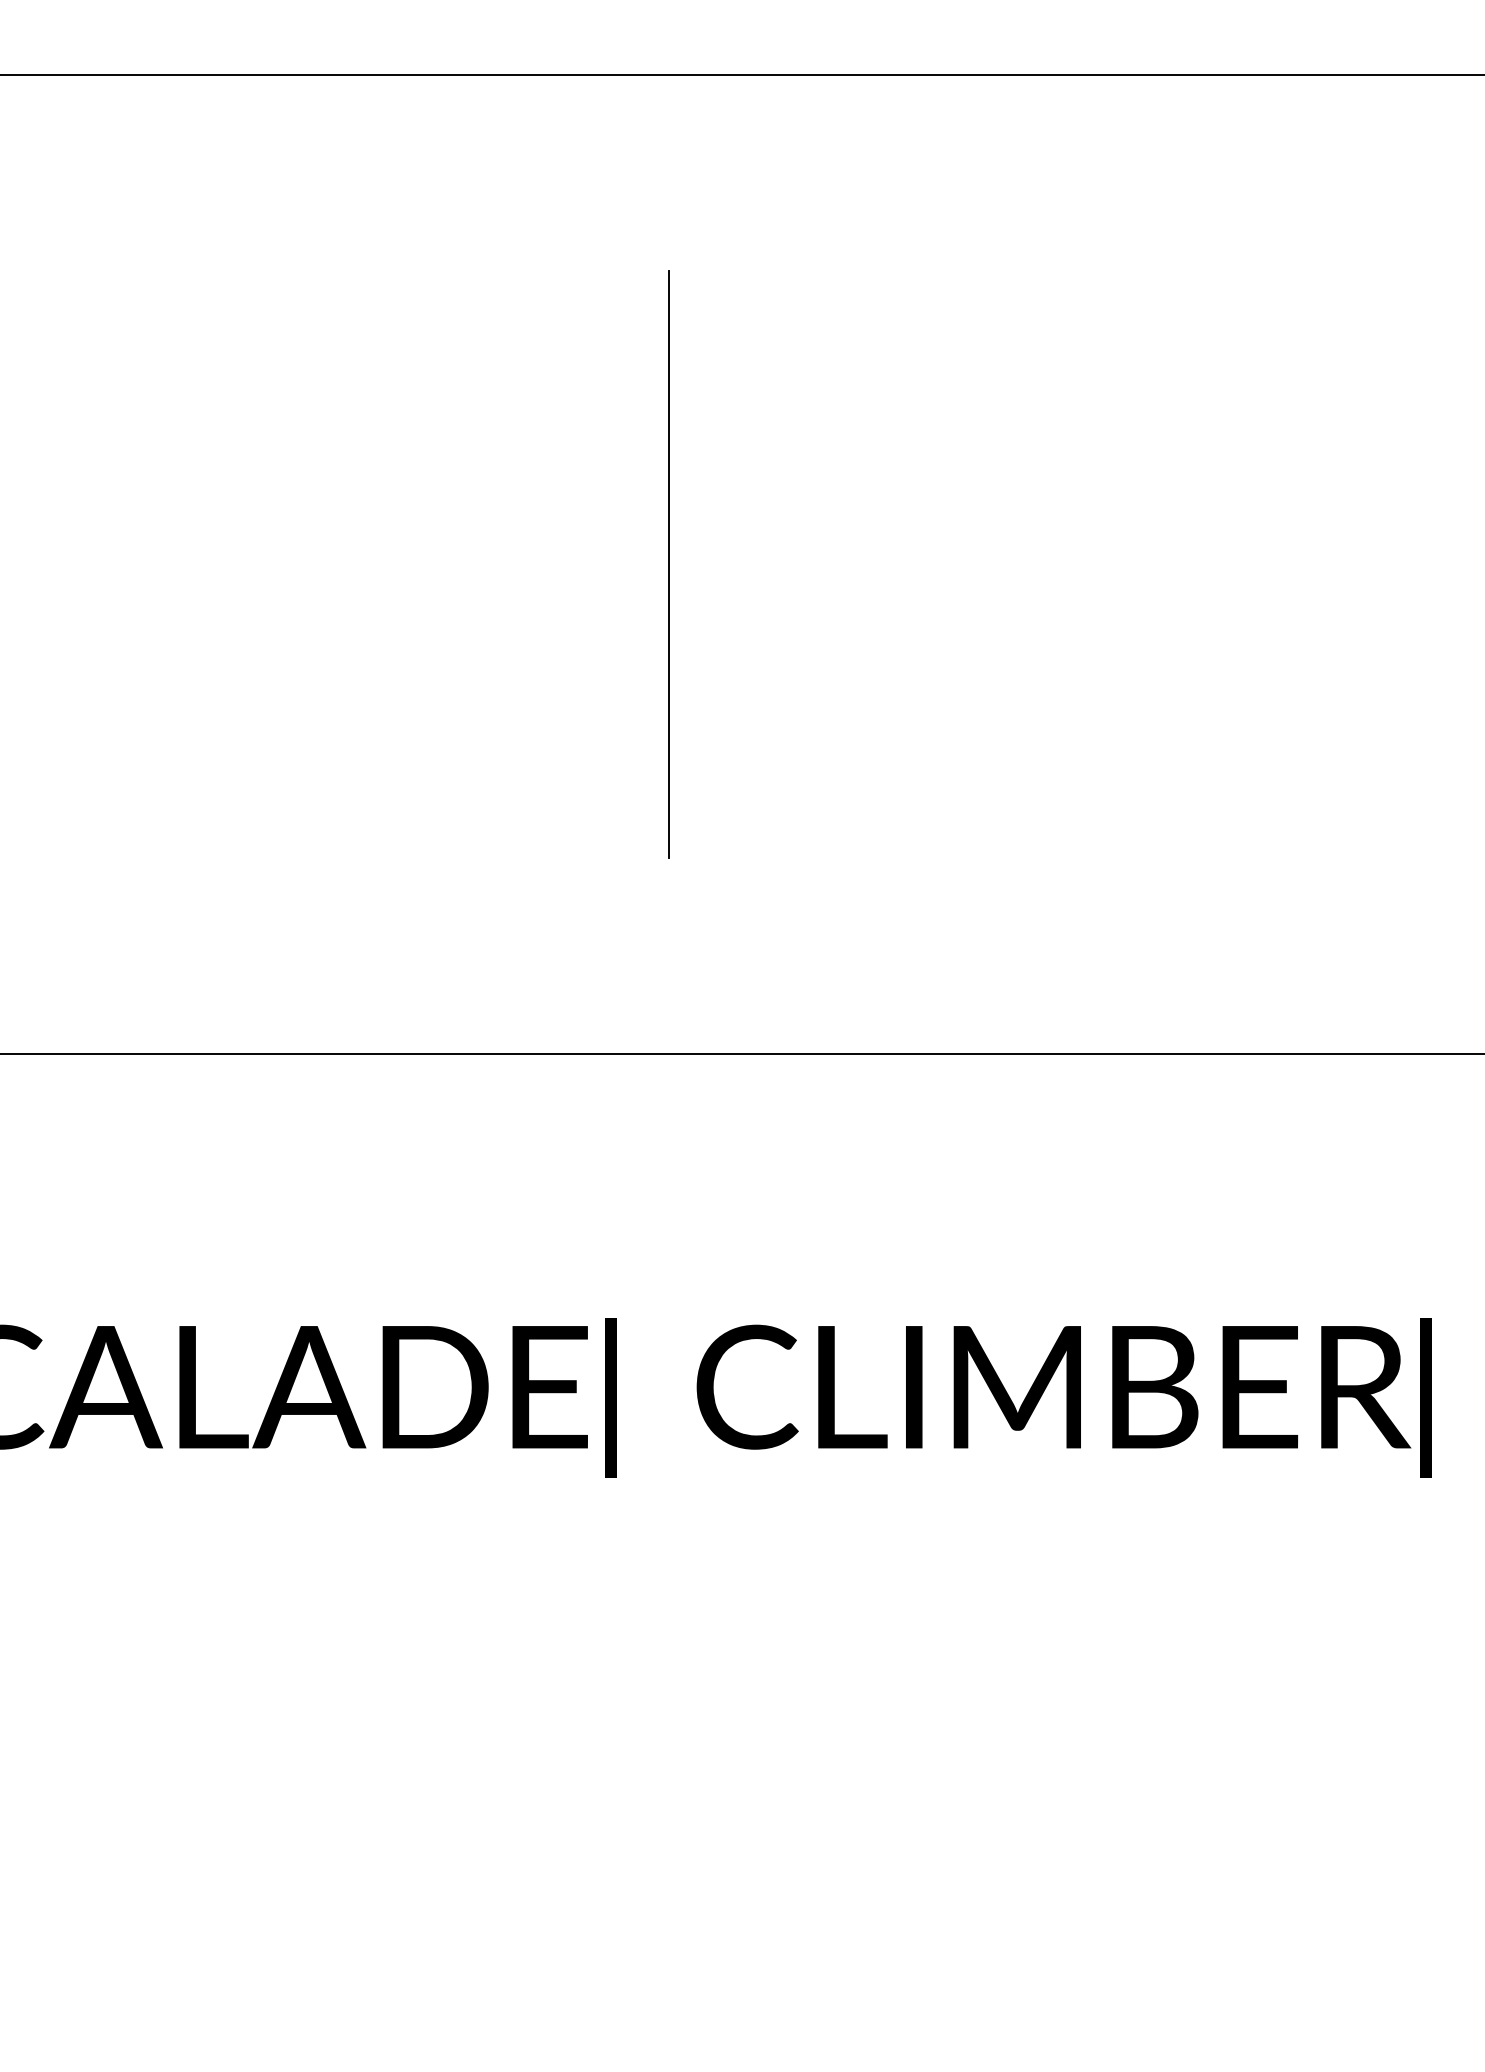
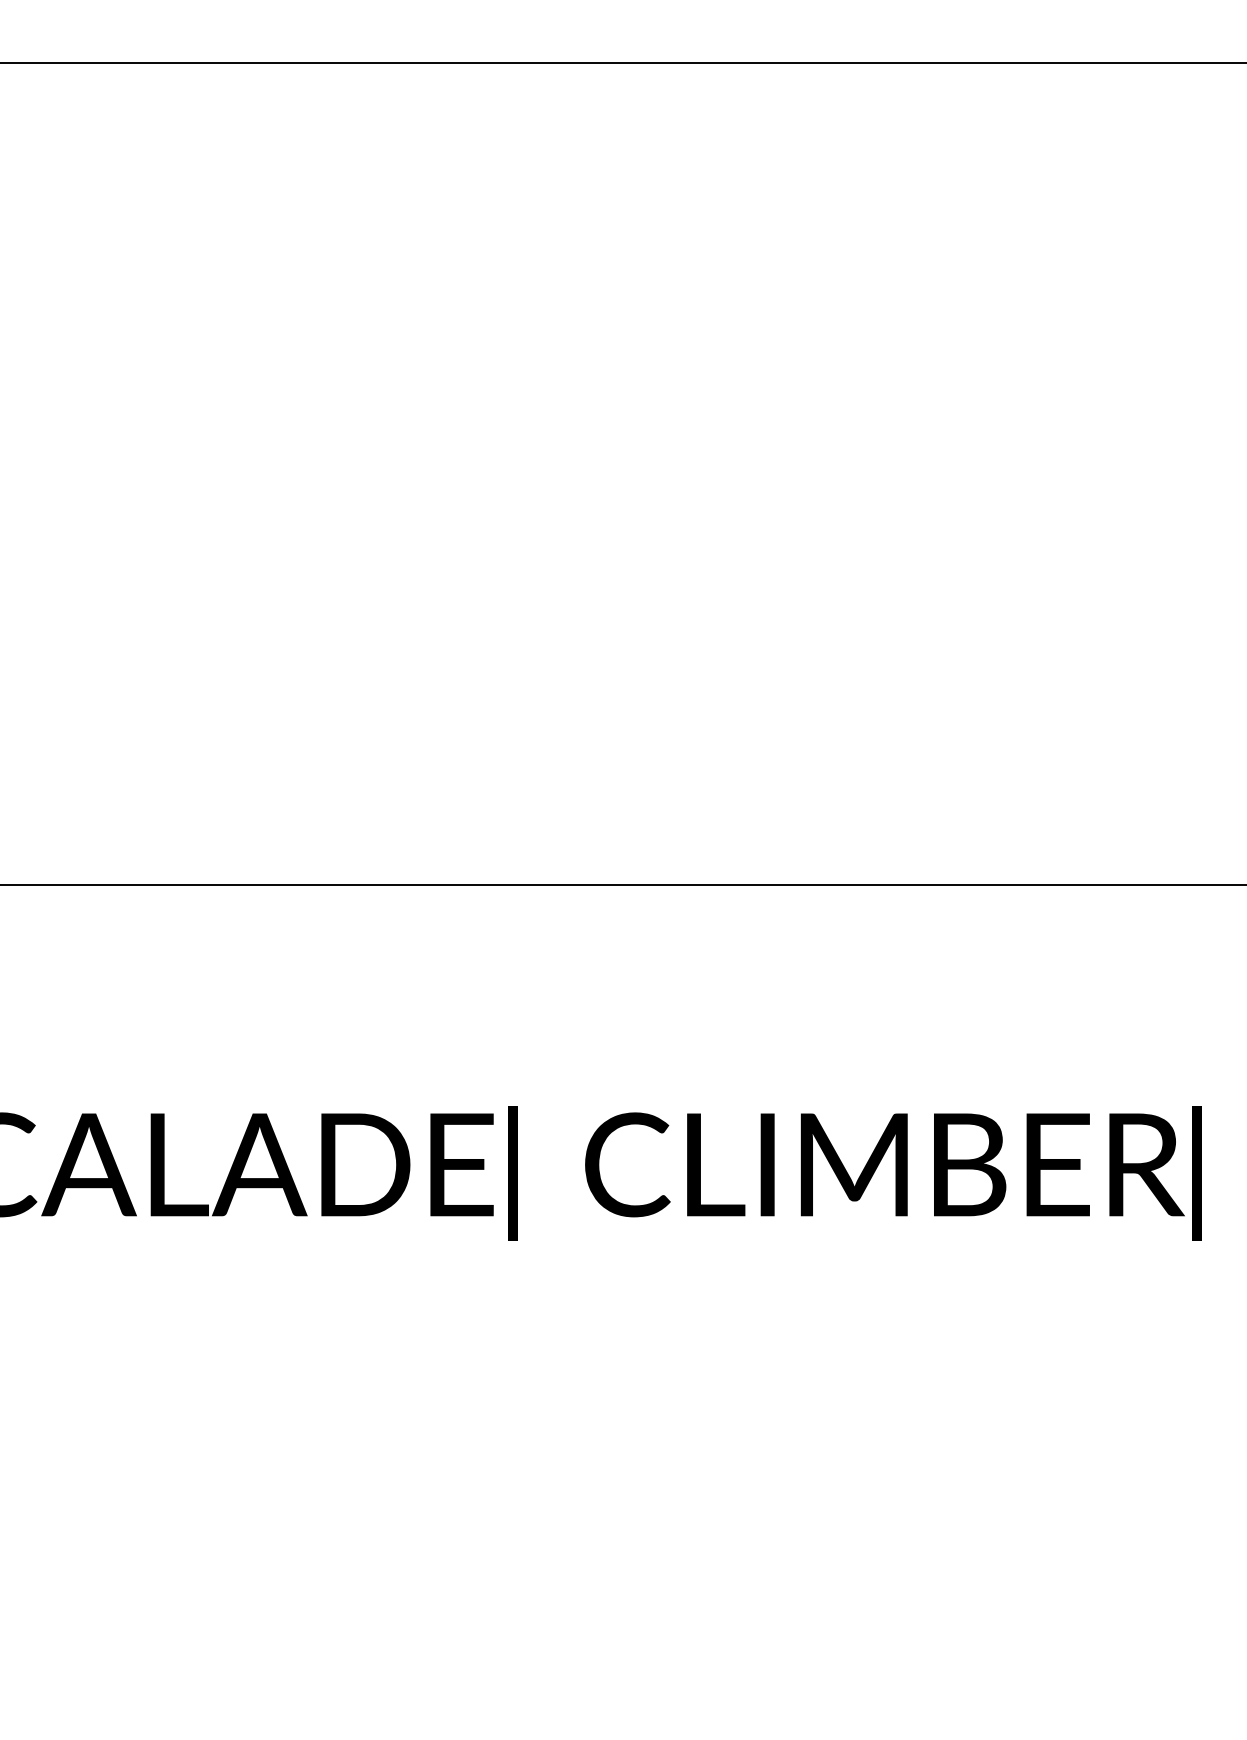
line: (668, 564) -> (561, 474), removed

